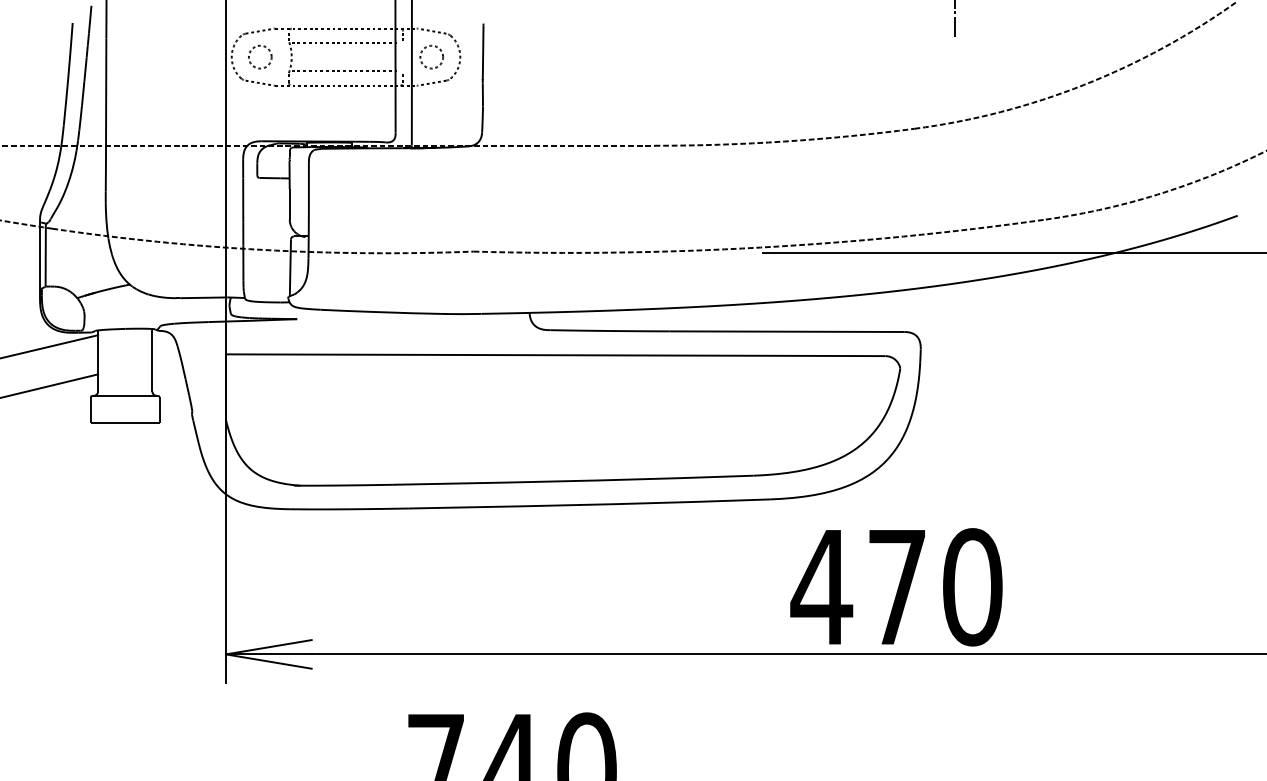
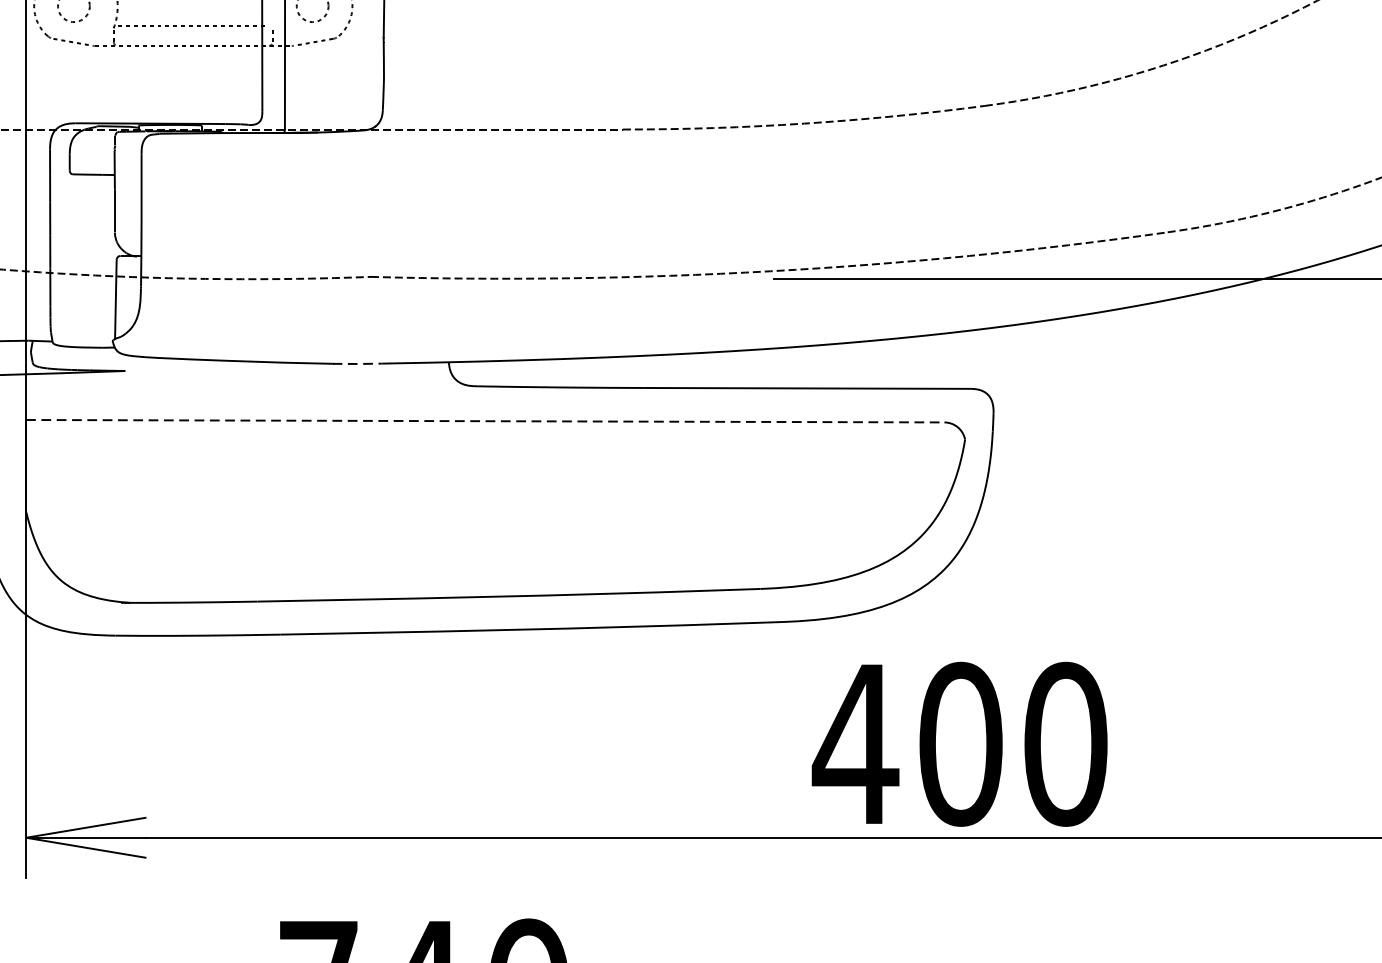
line: (463, 314) -> (356, 364), solid -> dashed
line: (555, 355) -> (484, 421), solid -> dashed
text: (897, 587) -> (961, 744), 470 -> 400

